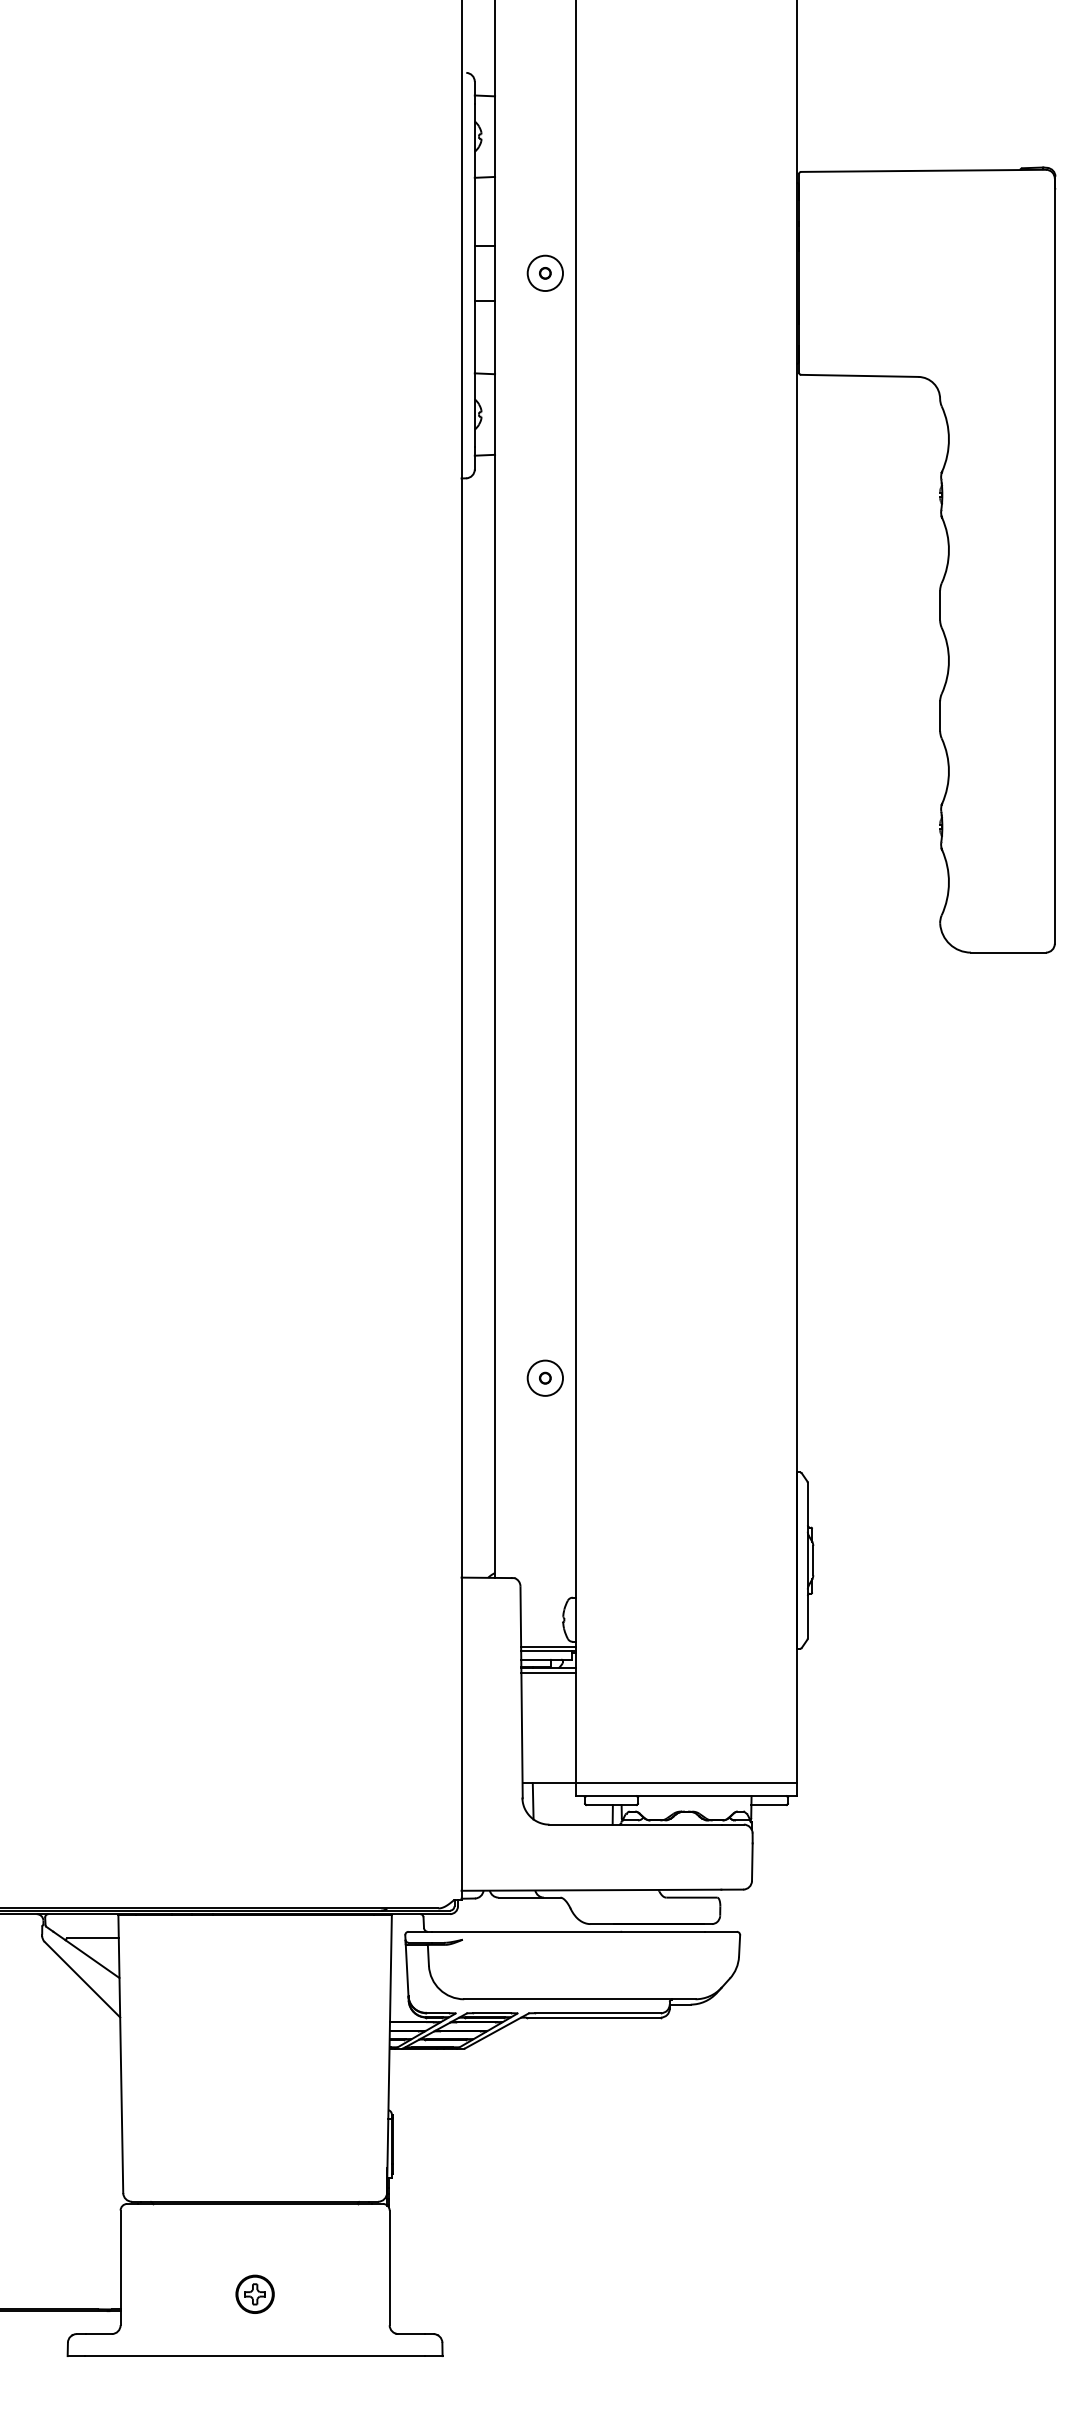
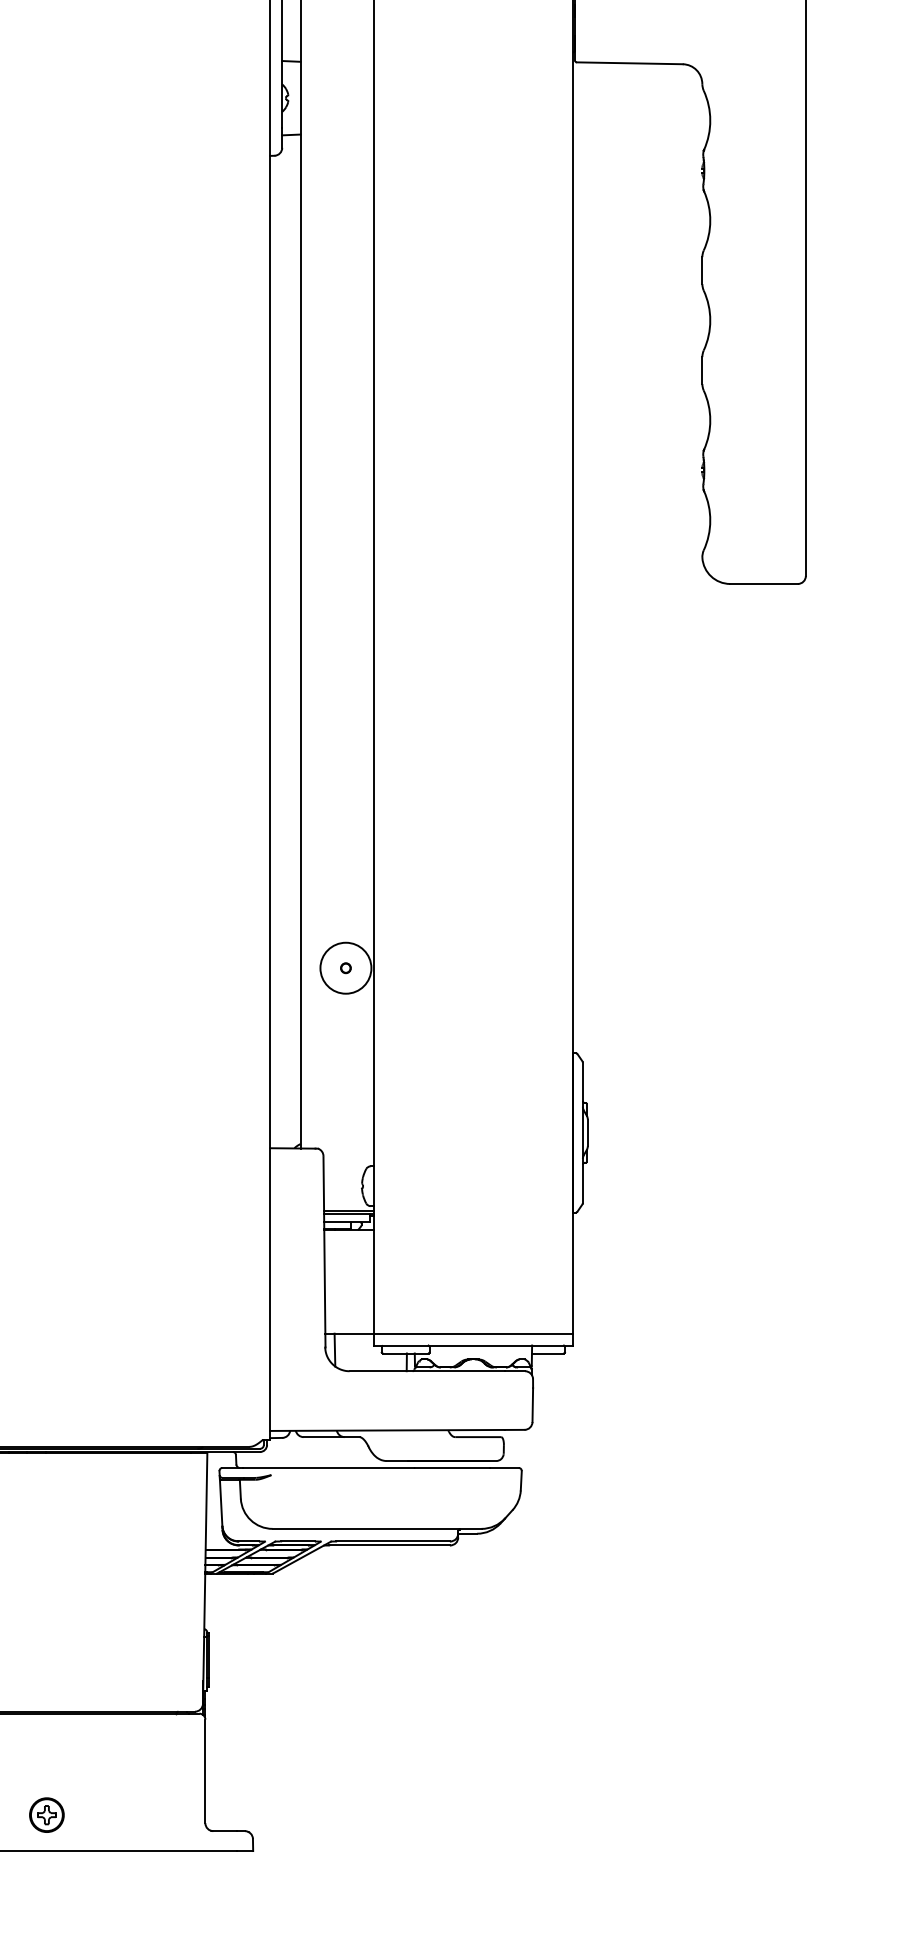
circle: (545, 1377) -> (346, 967), size x1.6
line: (548, 1672) -> (348, 1233), removed
part: (254, 2293) -> (46, 1814), moved

